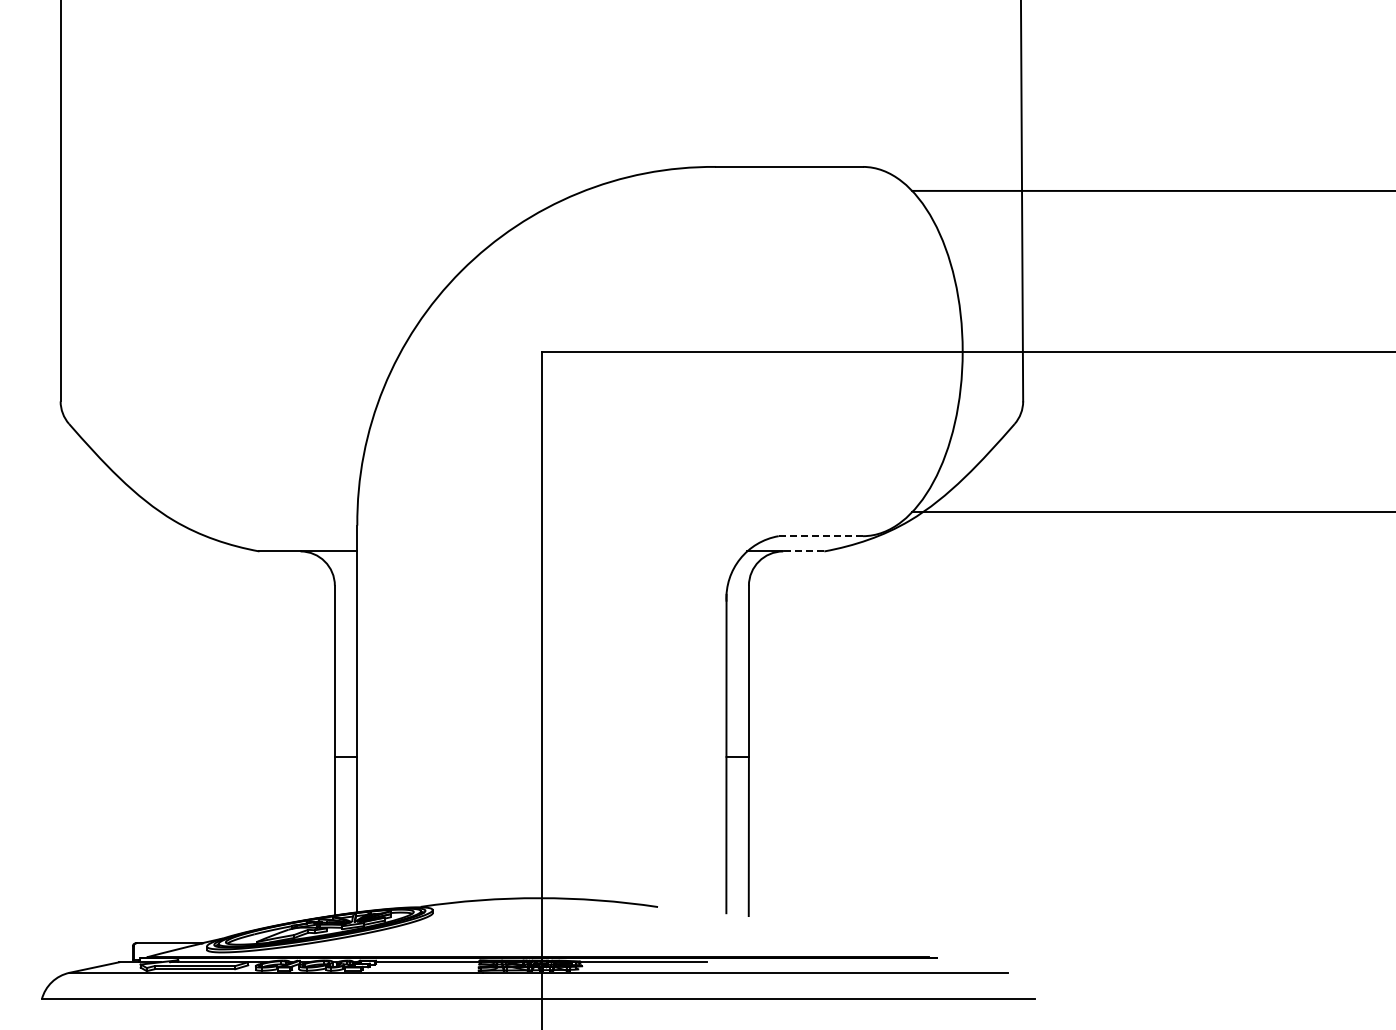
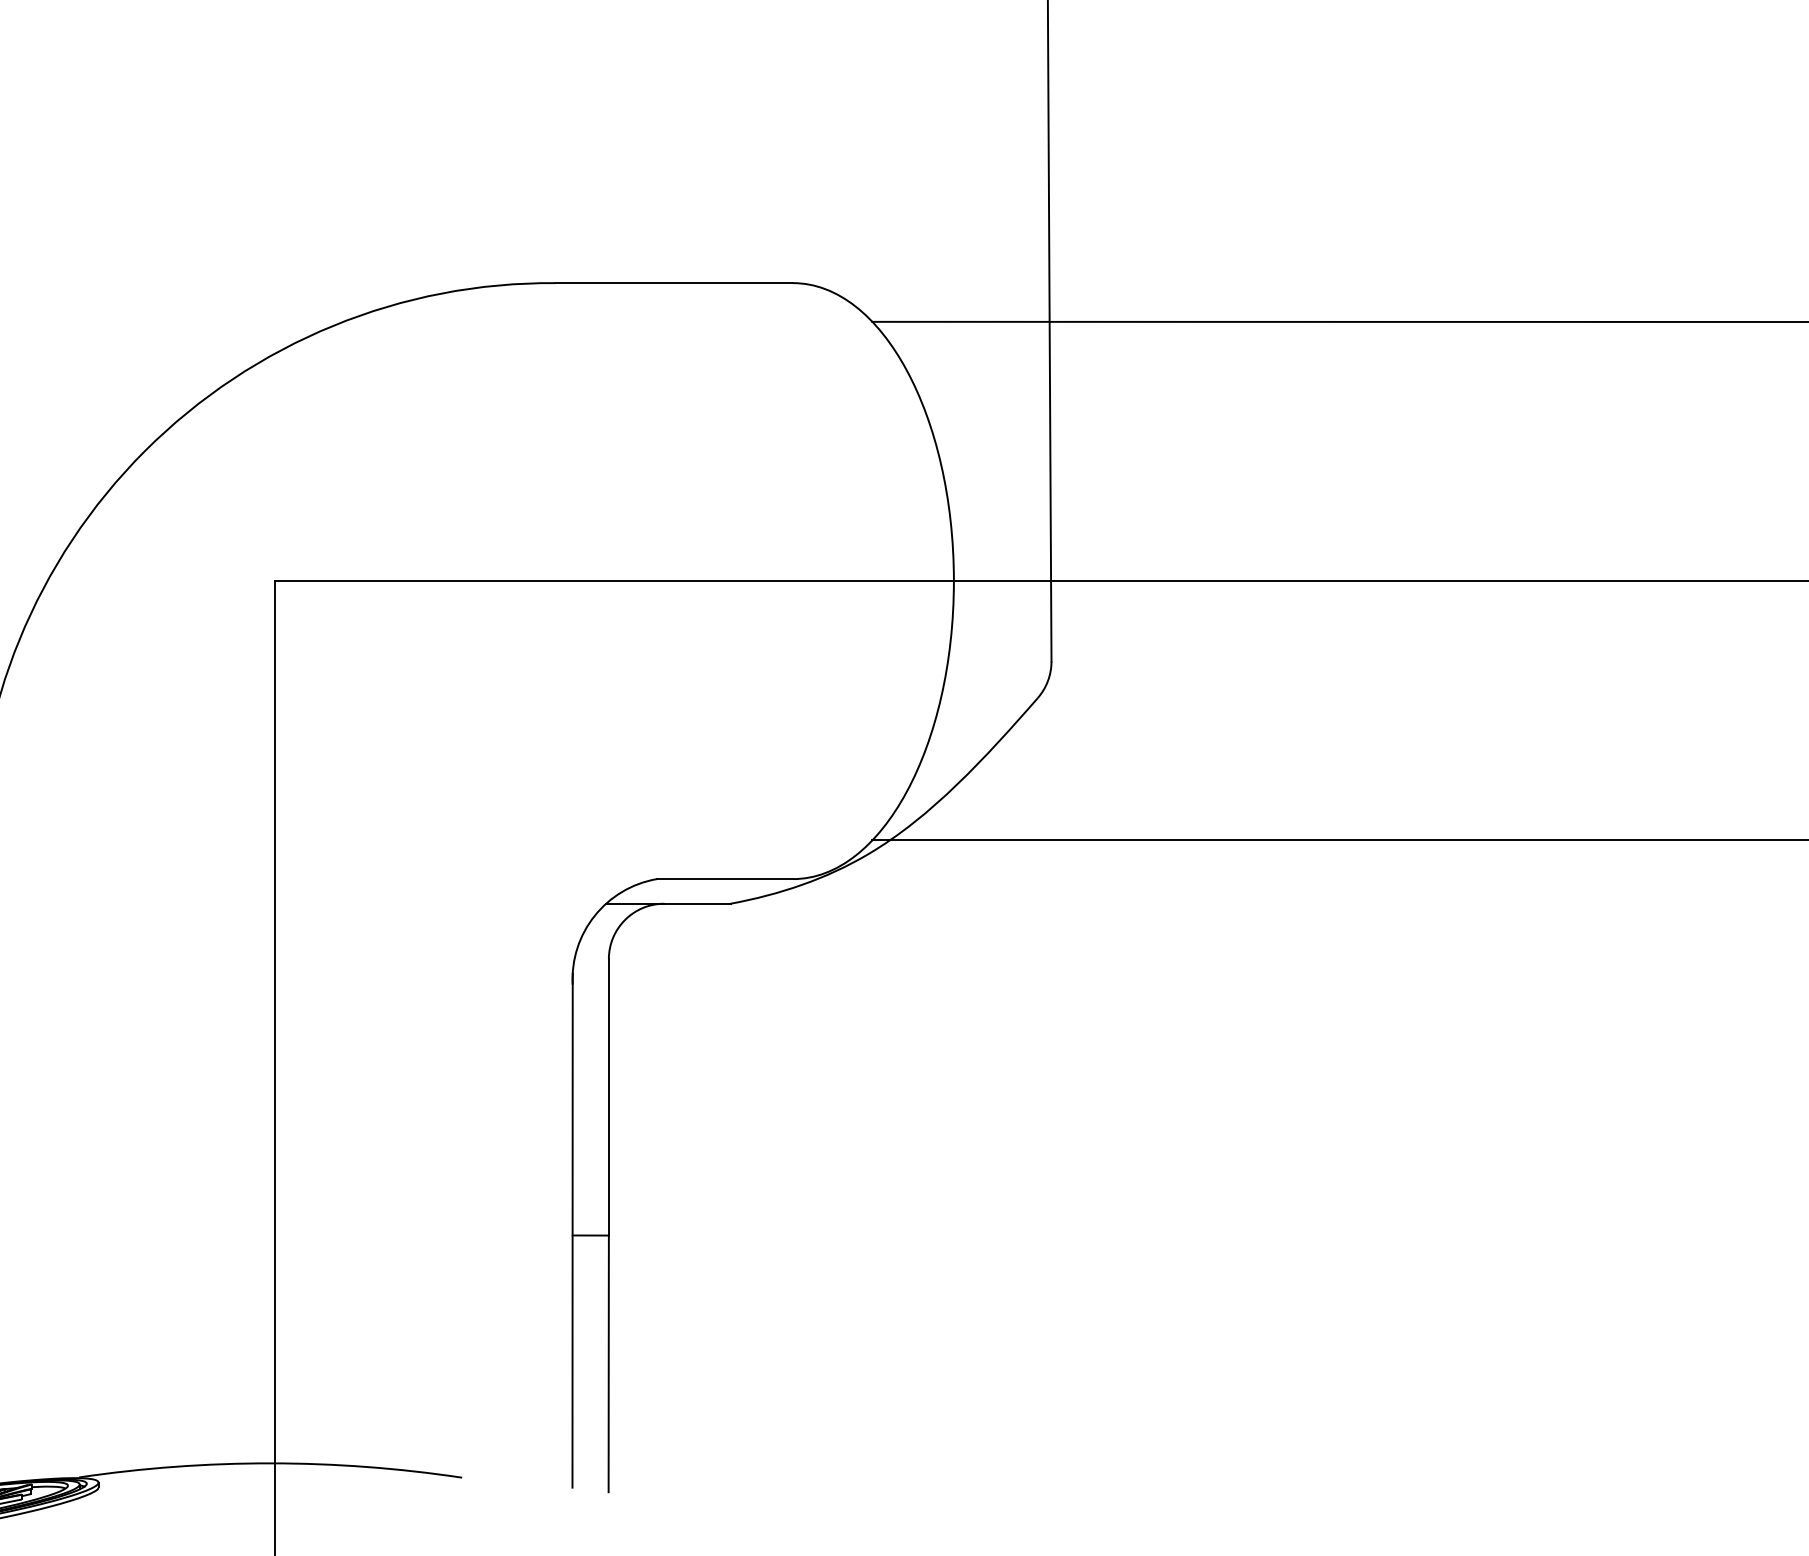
line: (821, 536) -> (726, 879), dashed -> solid
line: (803, 551) -> (696, 903), dashed -> solid

